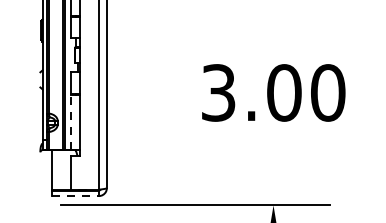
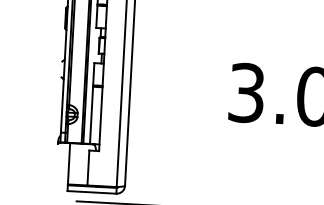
line: (71, 121) -> (91, 114), dashed -> solid
line: (76, 196) -> (92, 192), dashed -> solid

